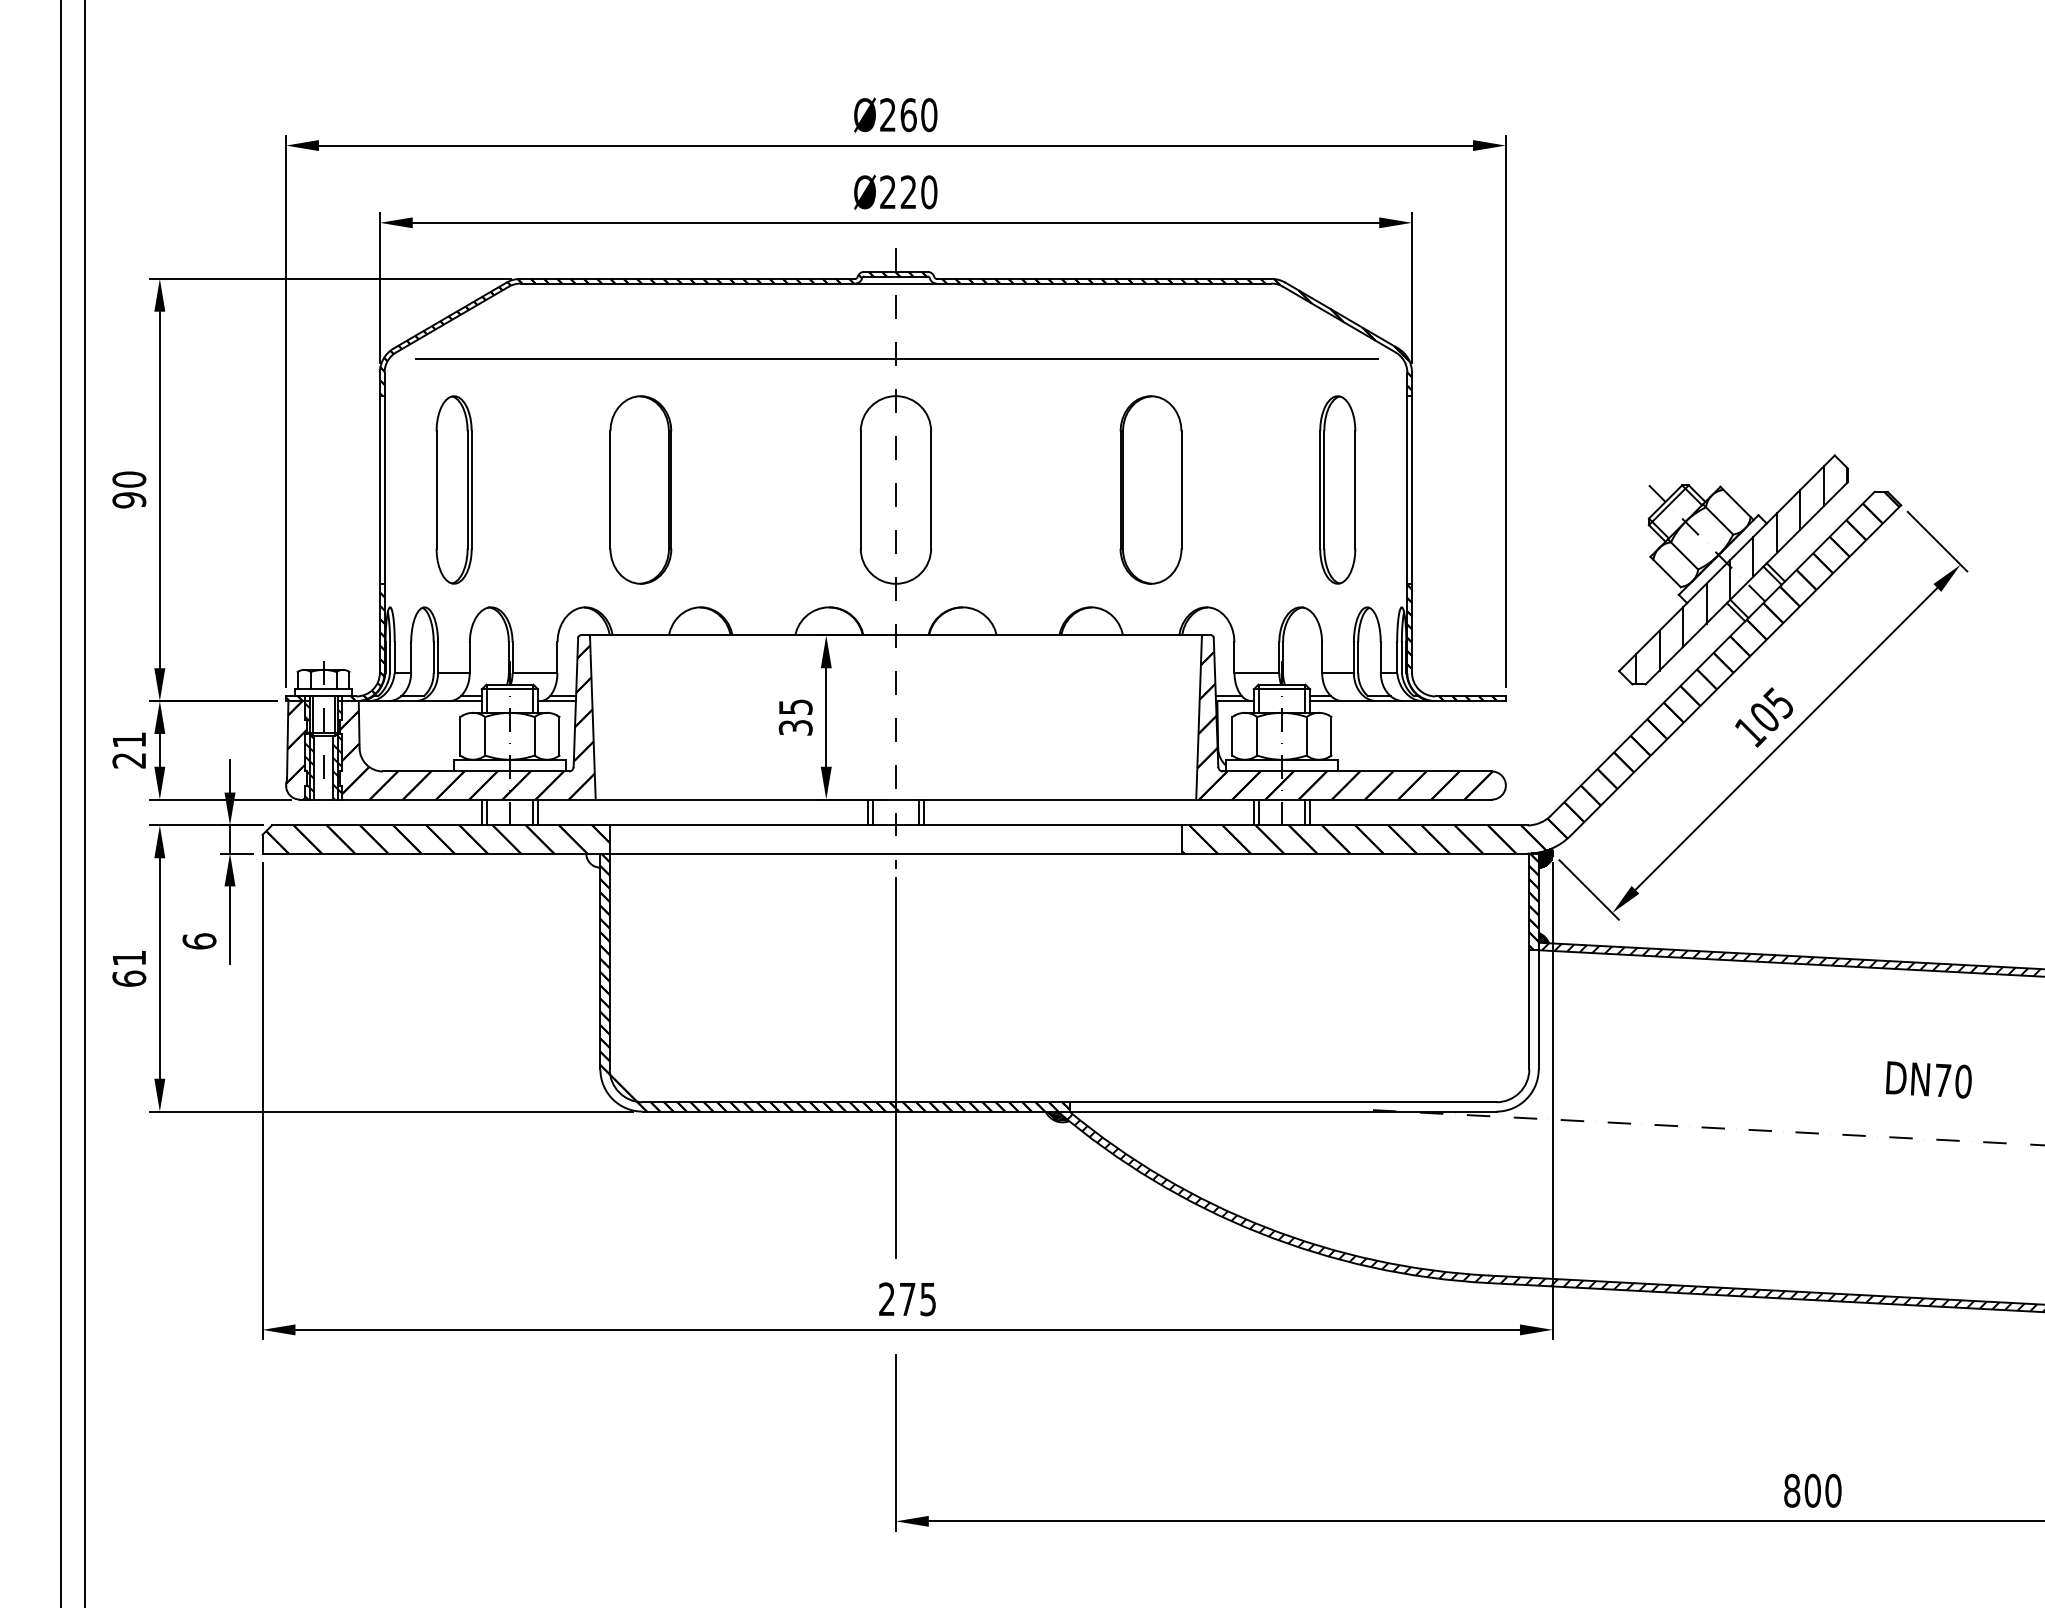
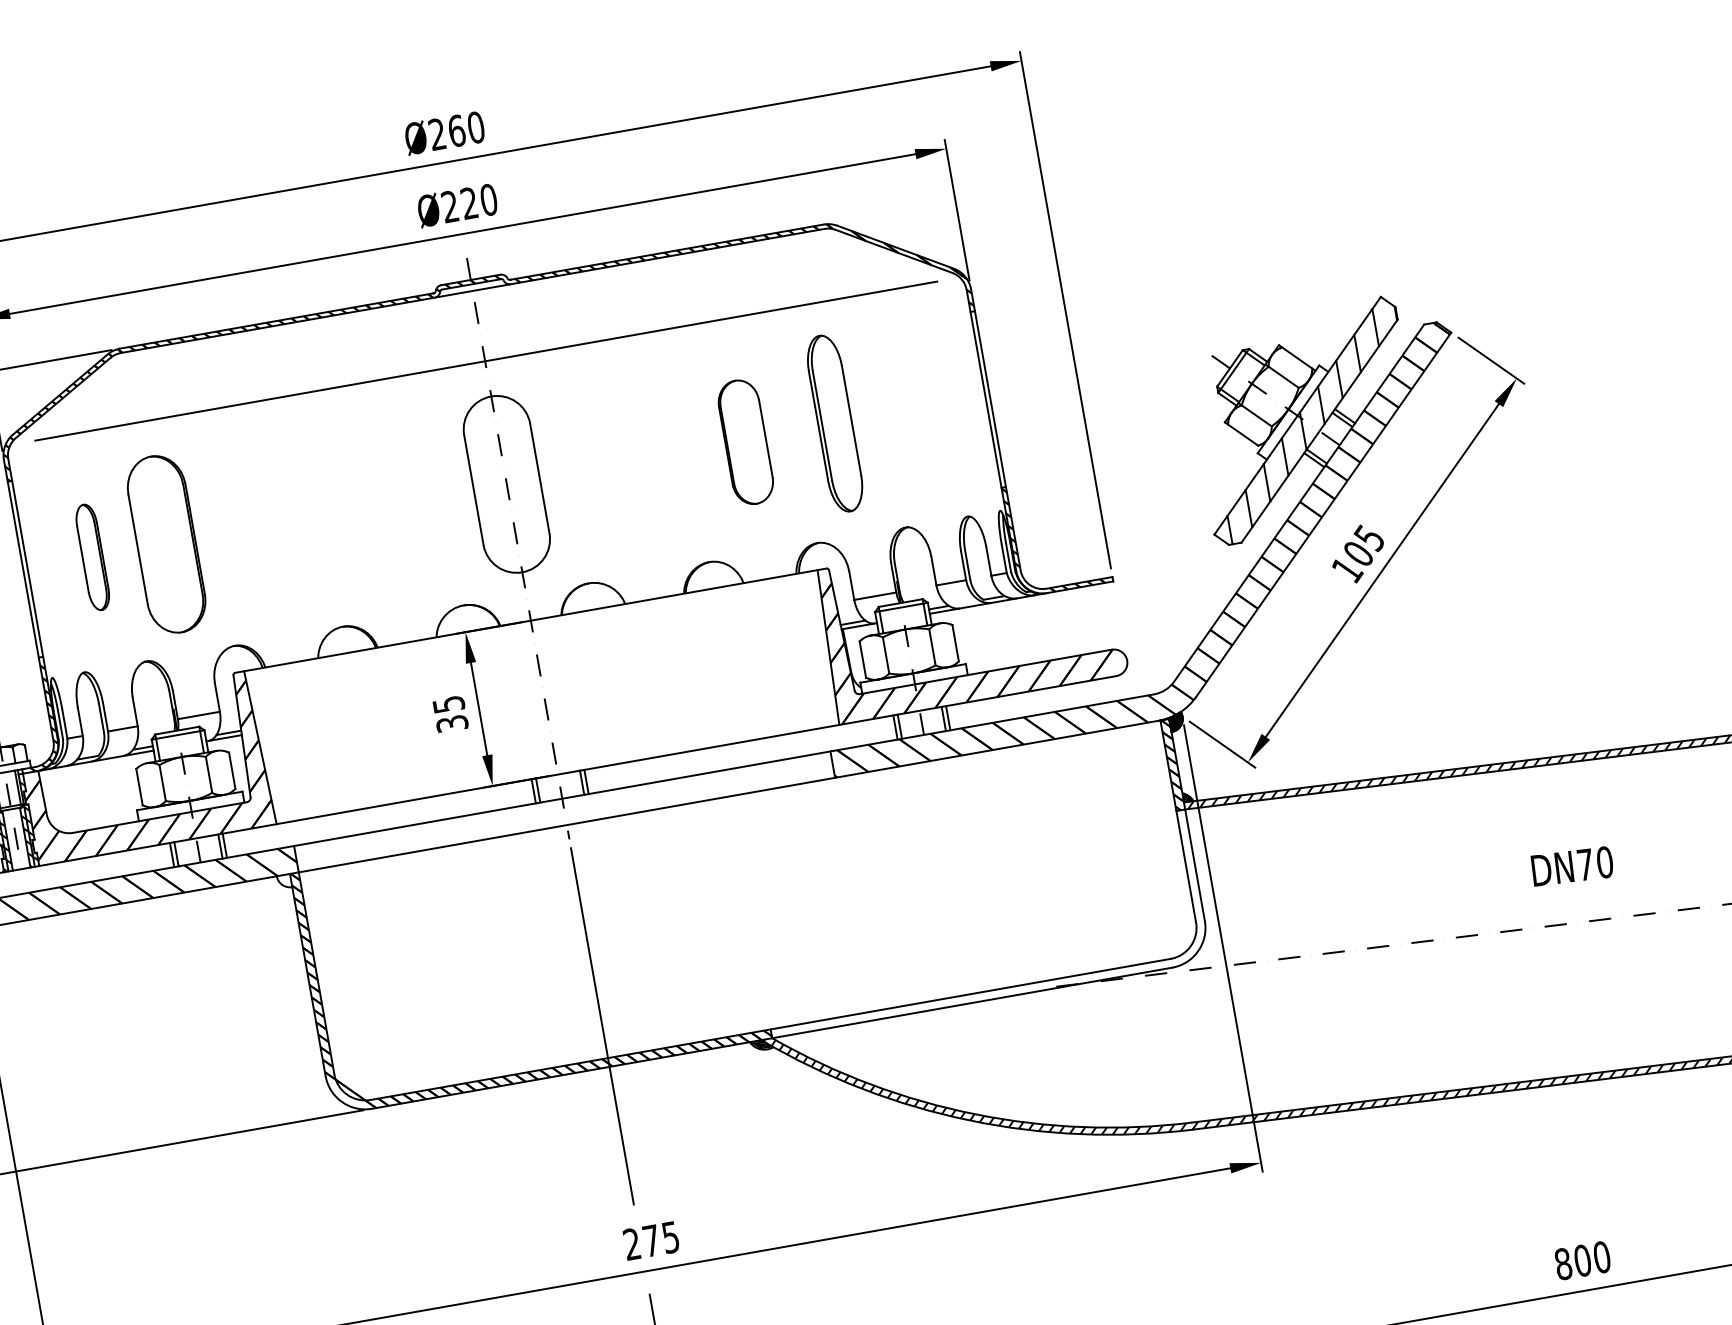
part: (453, 489) -> (92, 557), size x0.6
part: (640, 489) -> (166, 543), moved
part: (1150, 489) -> (745, 441), size x0.7
part: (1337, 489) -> (834, 423), moved
text: (1812, 1490) -> (1582, 1260), moved

